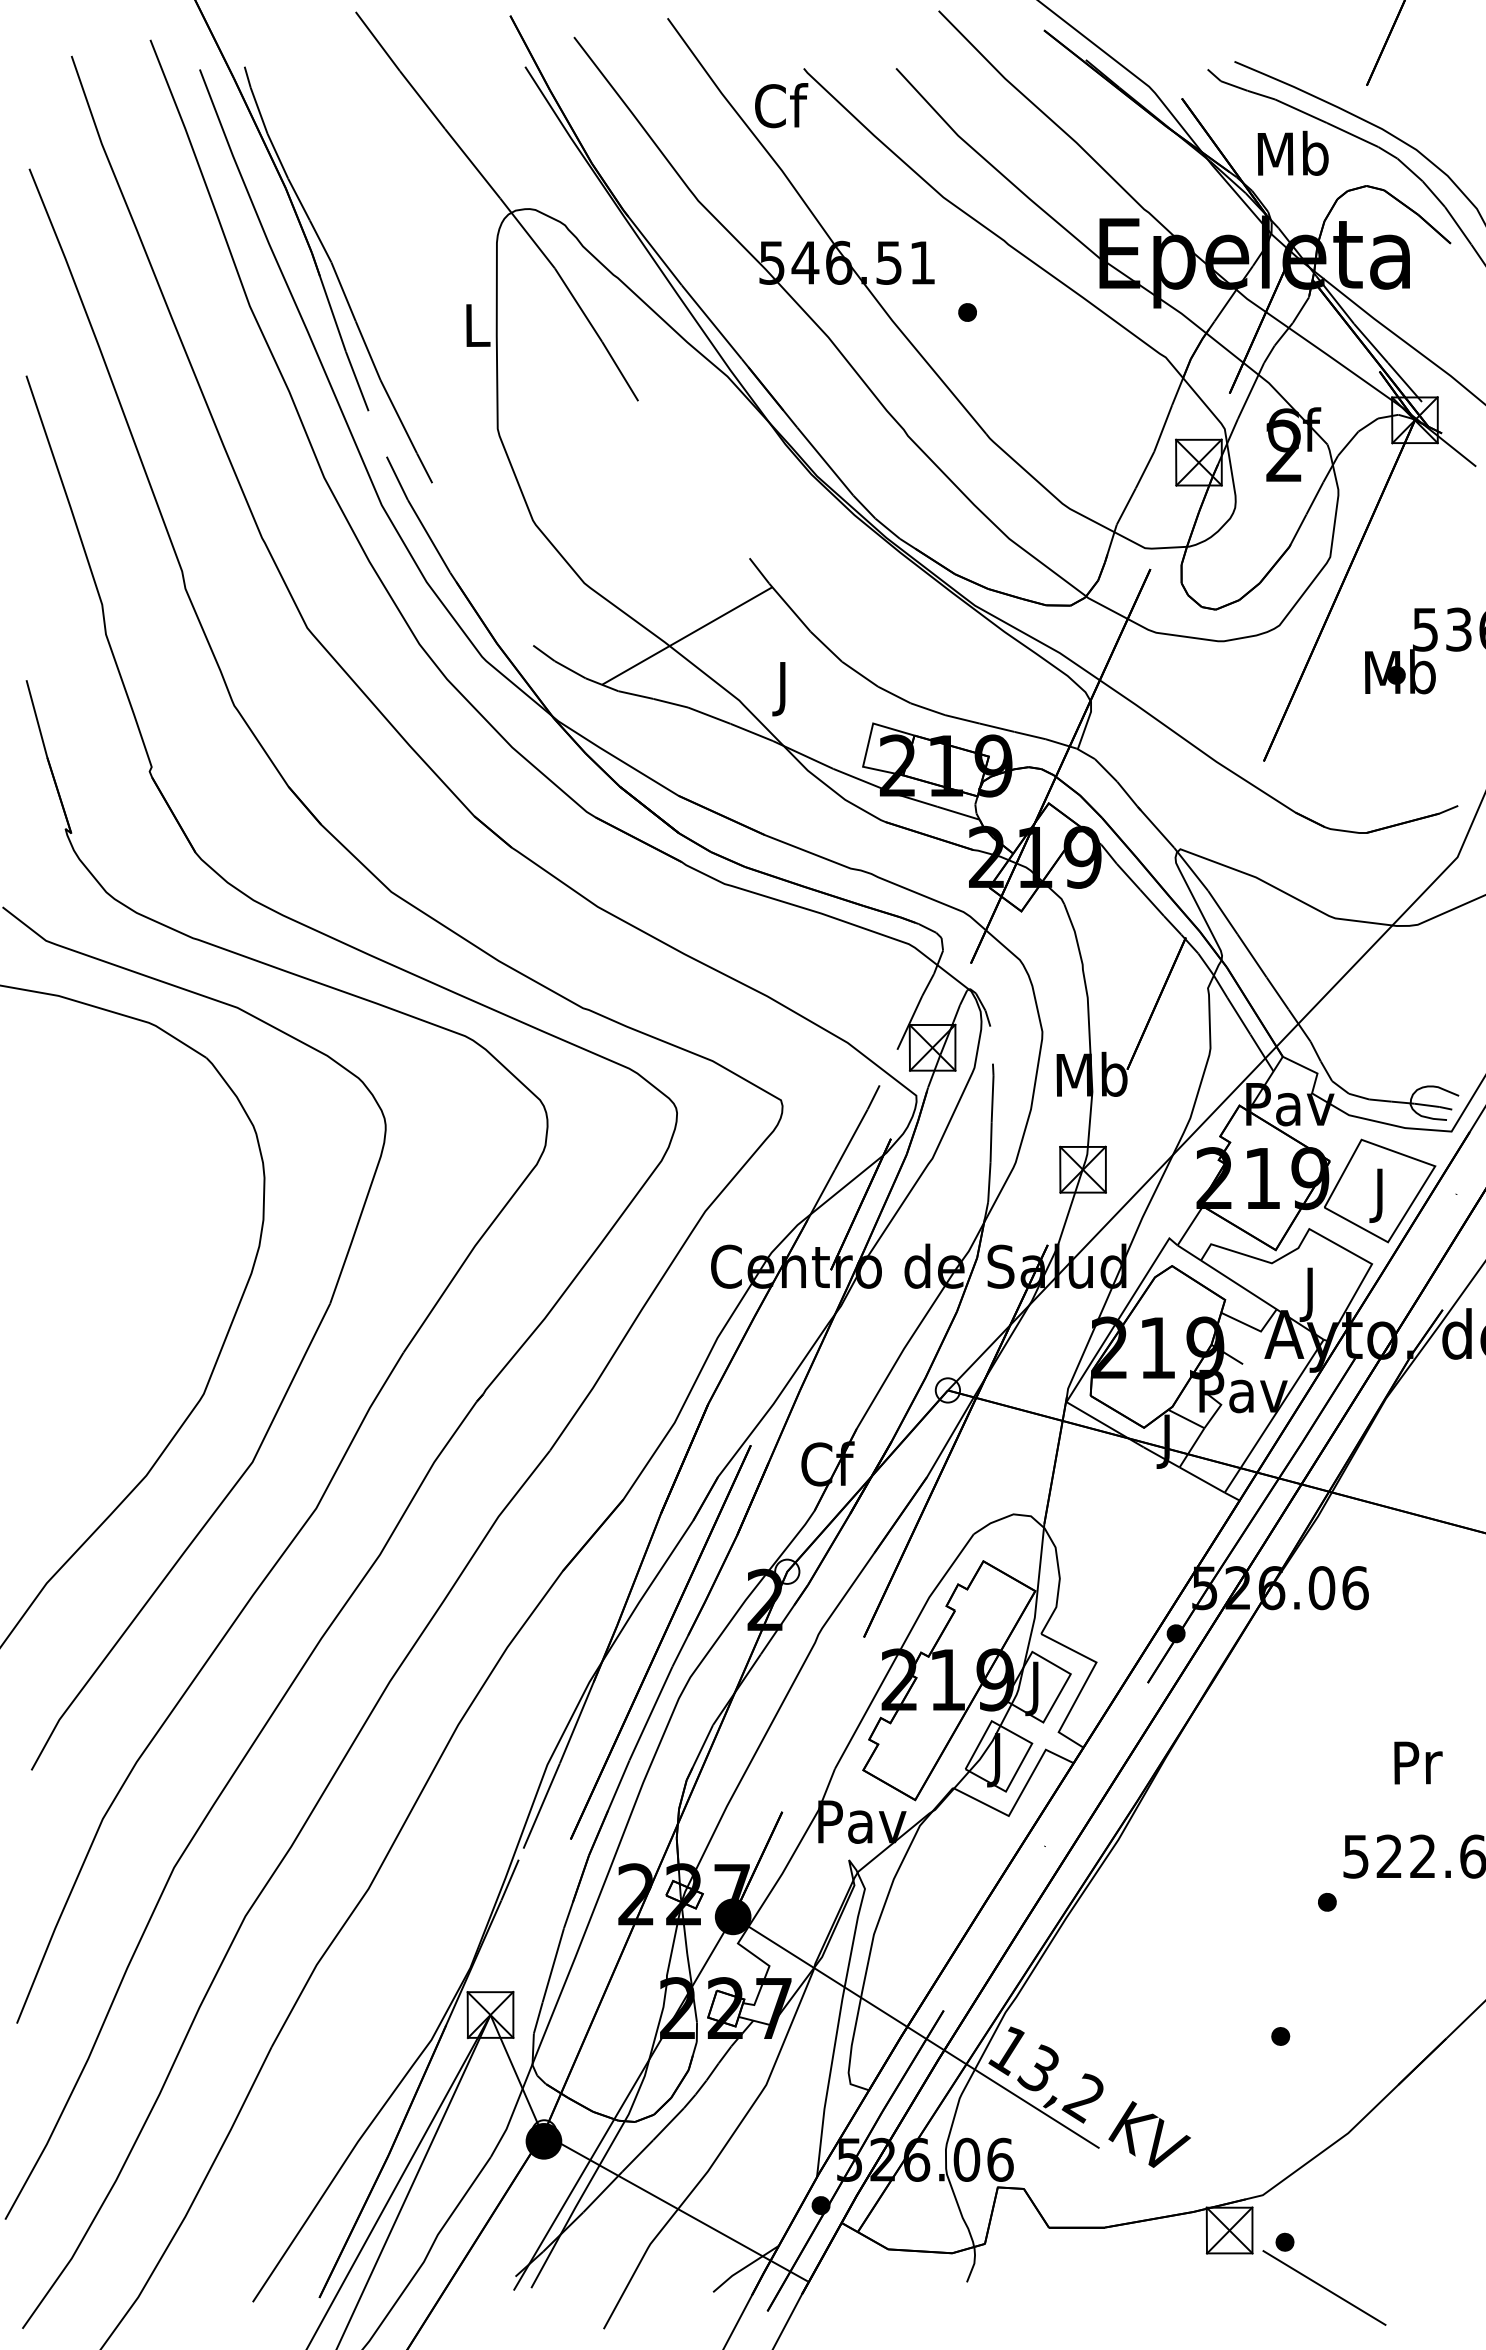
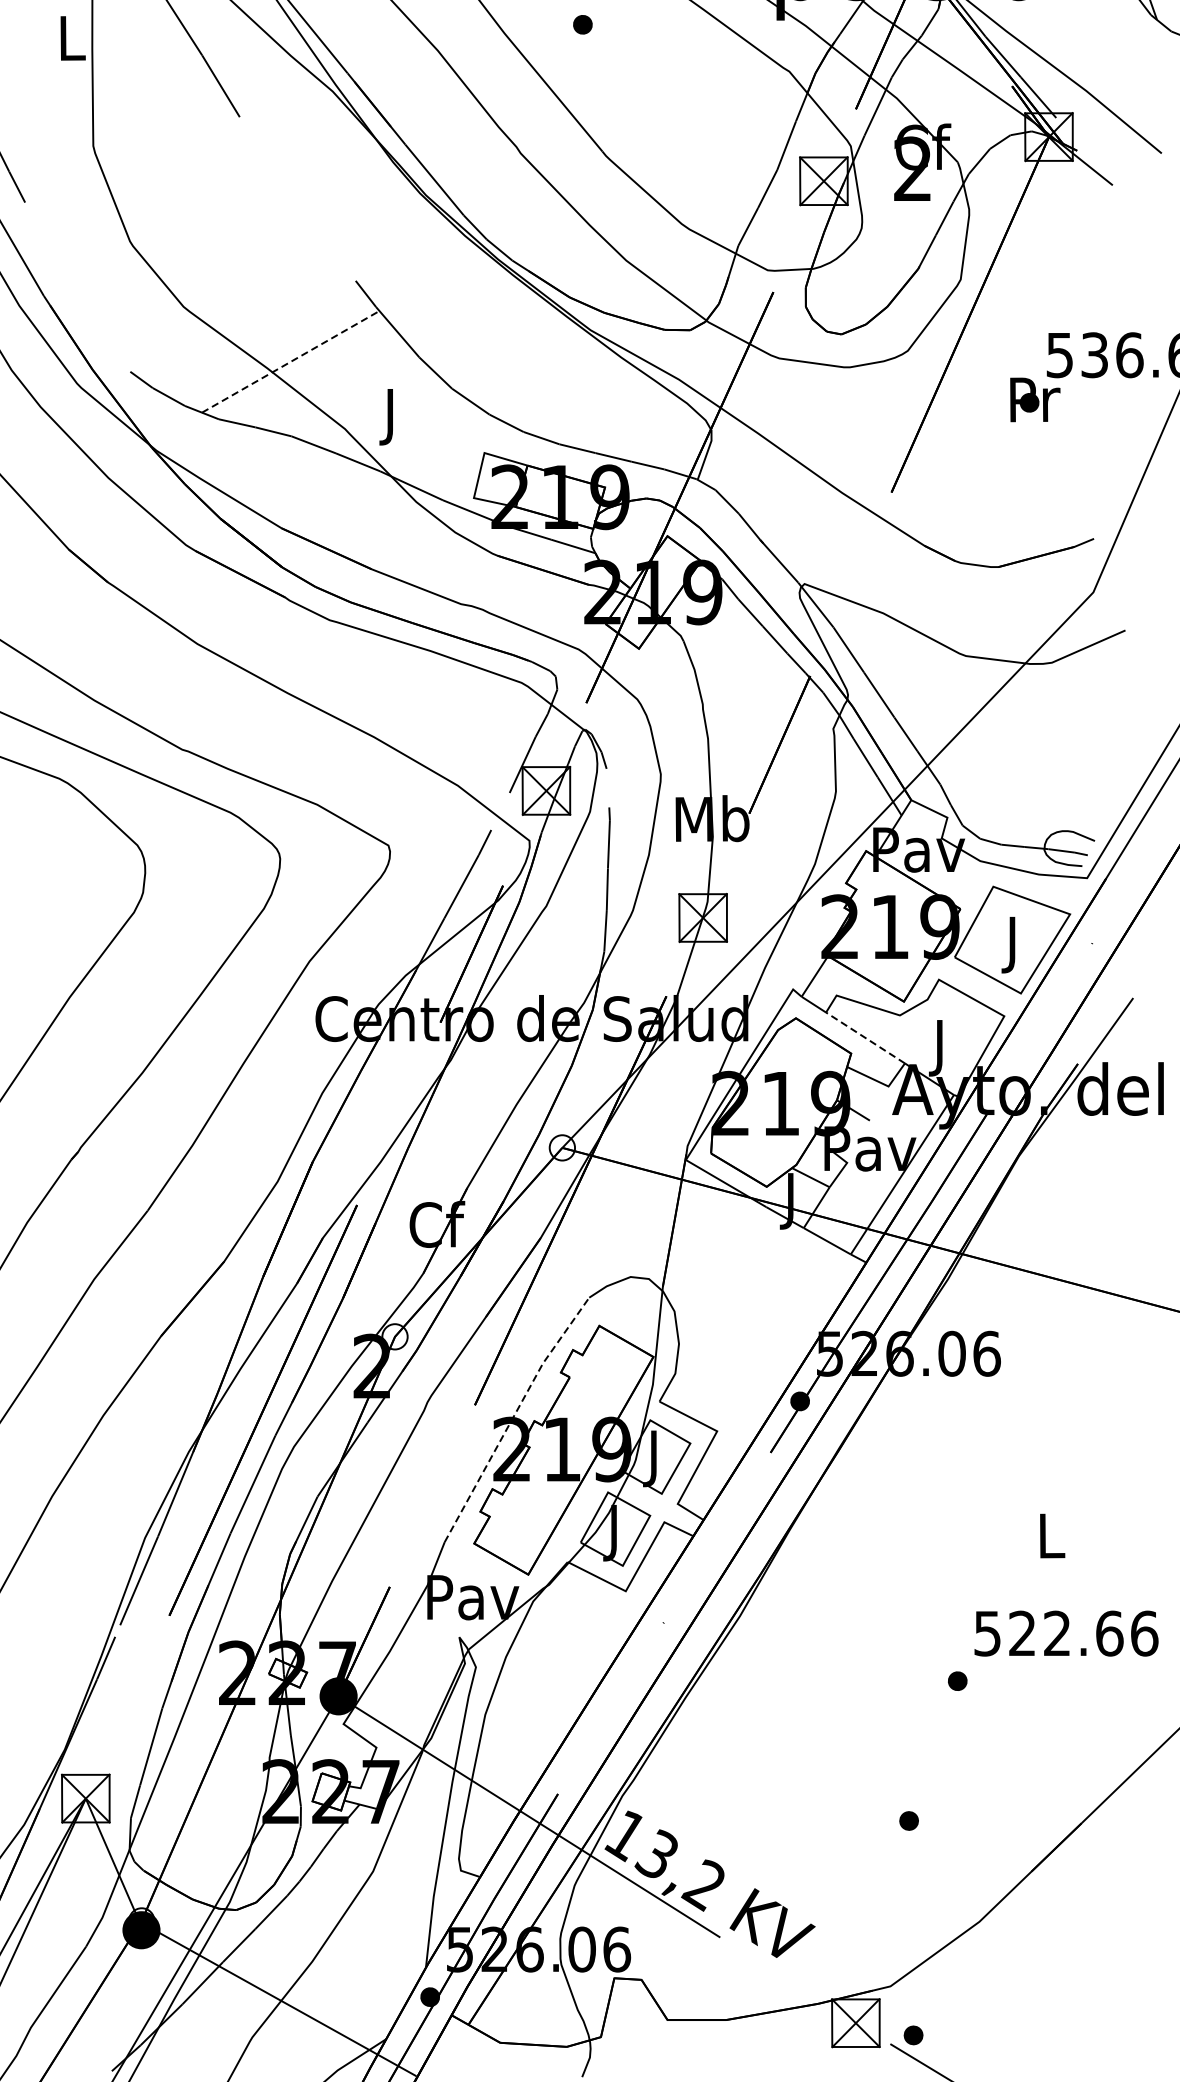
line: (687, 636) -> (291, 362), solid -> dashed
text: (1400, 671) -> (1033, 398), Mb -> Pr
line: (1238, 1284) -> (865, 1037), solid -> dashed
line: (901, 1648) -> (514, 1416), solid -> dashed
text: (1418, 1762) -> (1052, 1535), Pr -> L

